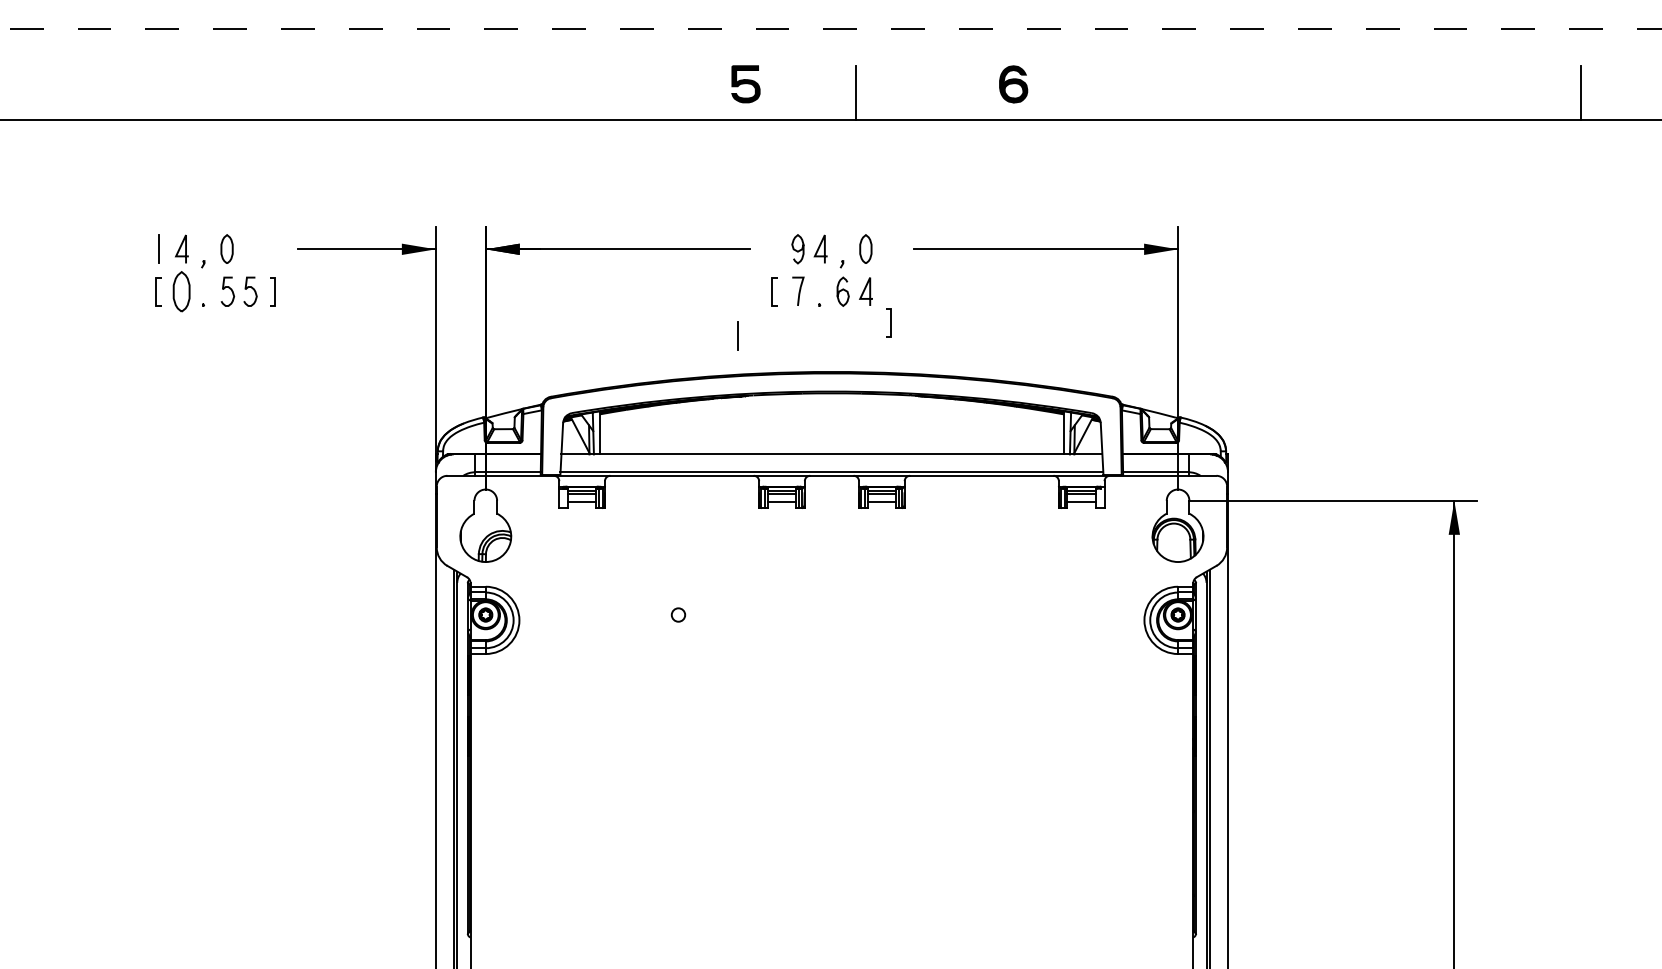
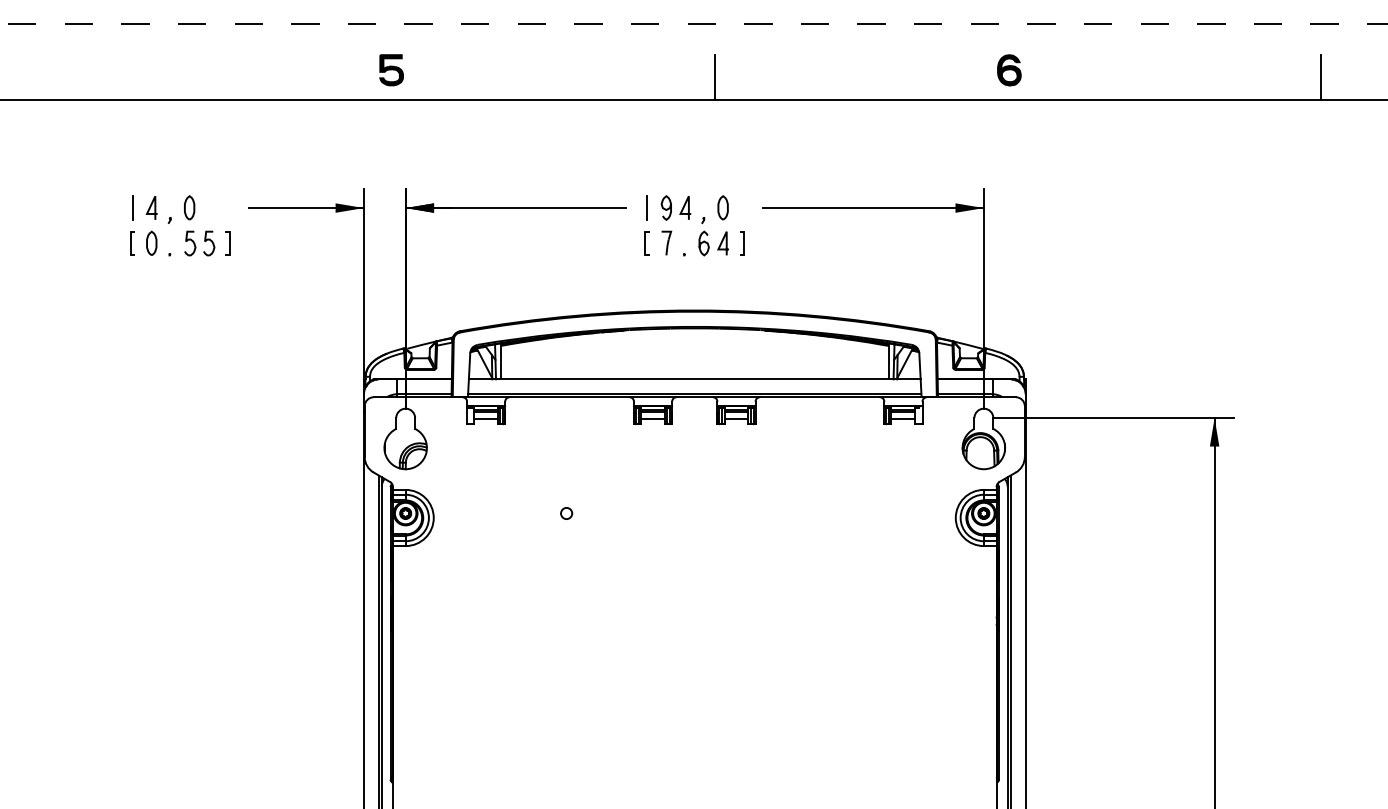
part: (745, 84) -> (391, 70), moved
part: (1013, 84) -> (1009, 70), moved
part: (181, 291) -> (151, 243), size x0.71
line: (890, 322) -> (743, 243), moved
line: (737, 335) -> (646, 207), moved

